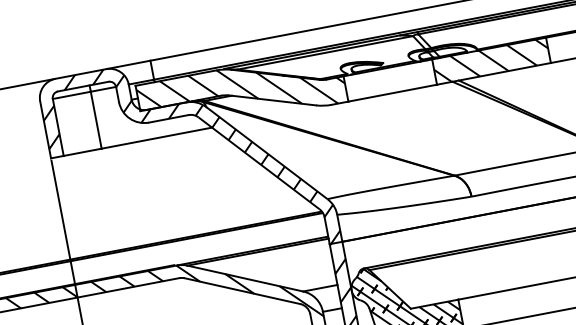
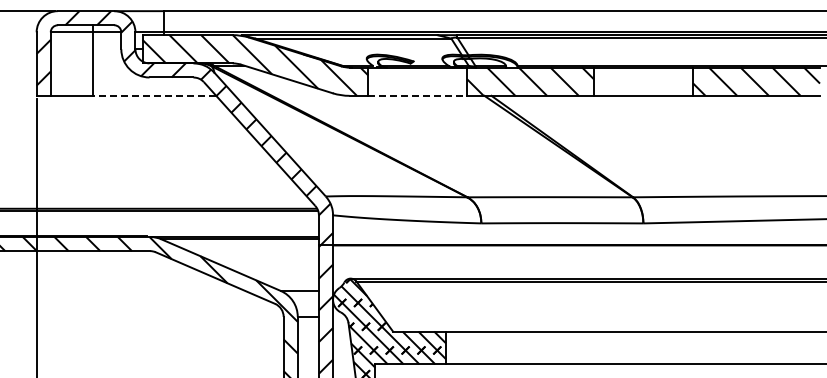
line: (393, 92) -> (418, 95), solid -> dashed
line: (156, 137) -> (154, 95), solid -> dashed

